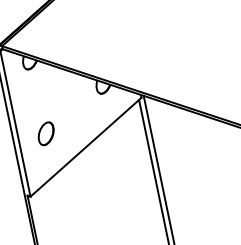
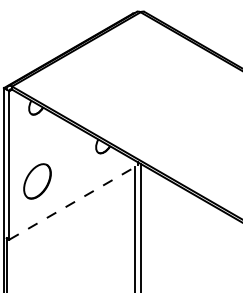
part: (46, 133) -> (37, 180), size x1.6
line: (86, 147) -> (74, 202), solid -> dashed

